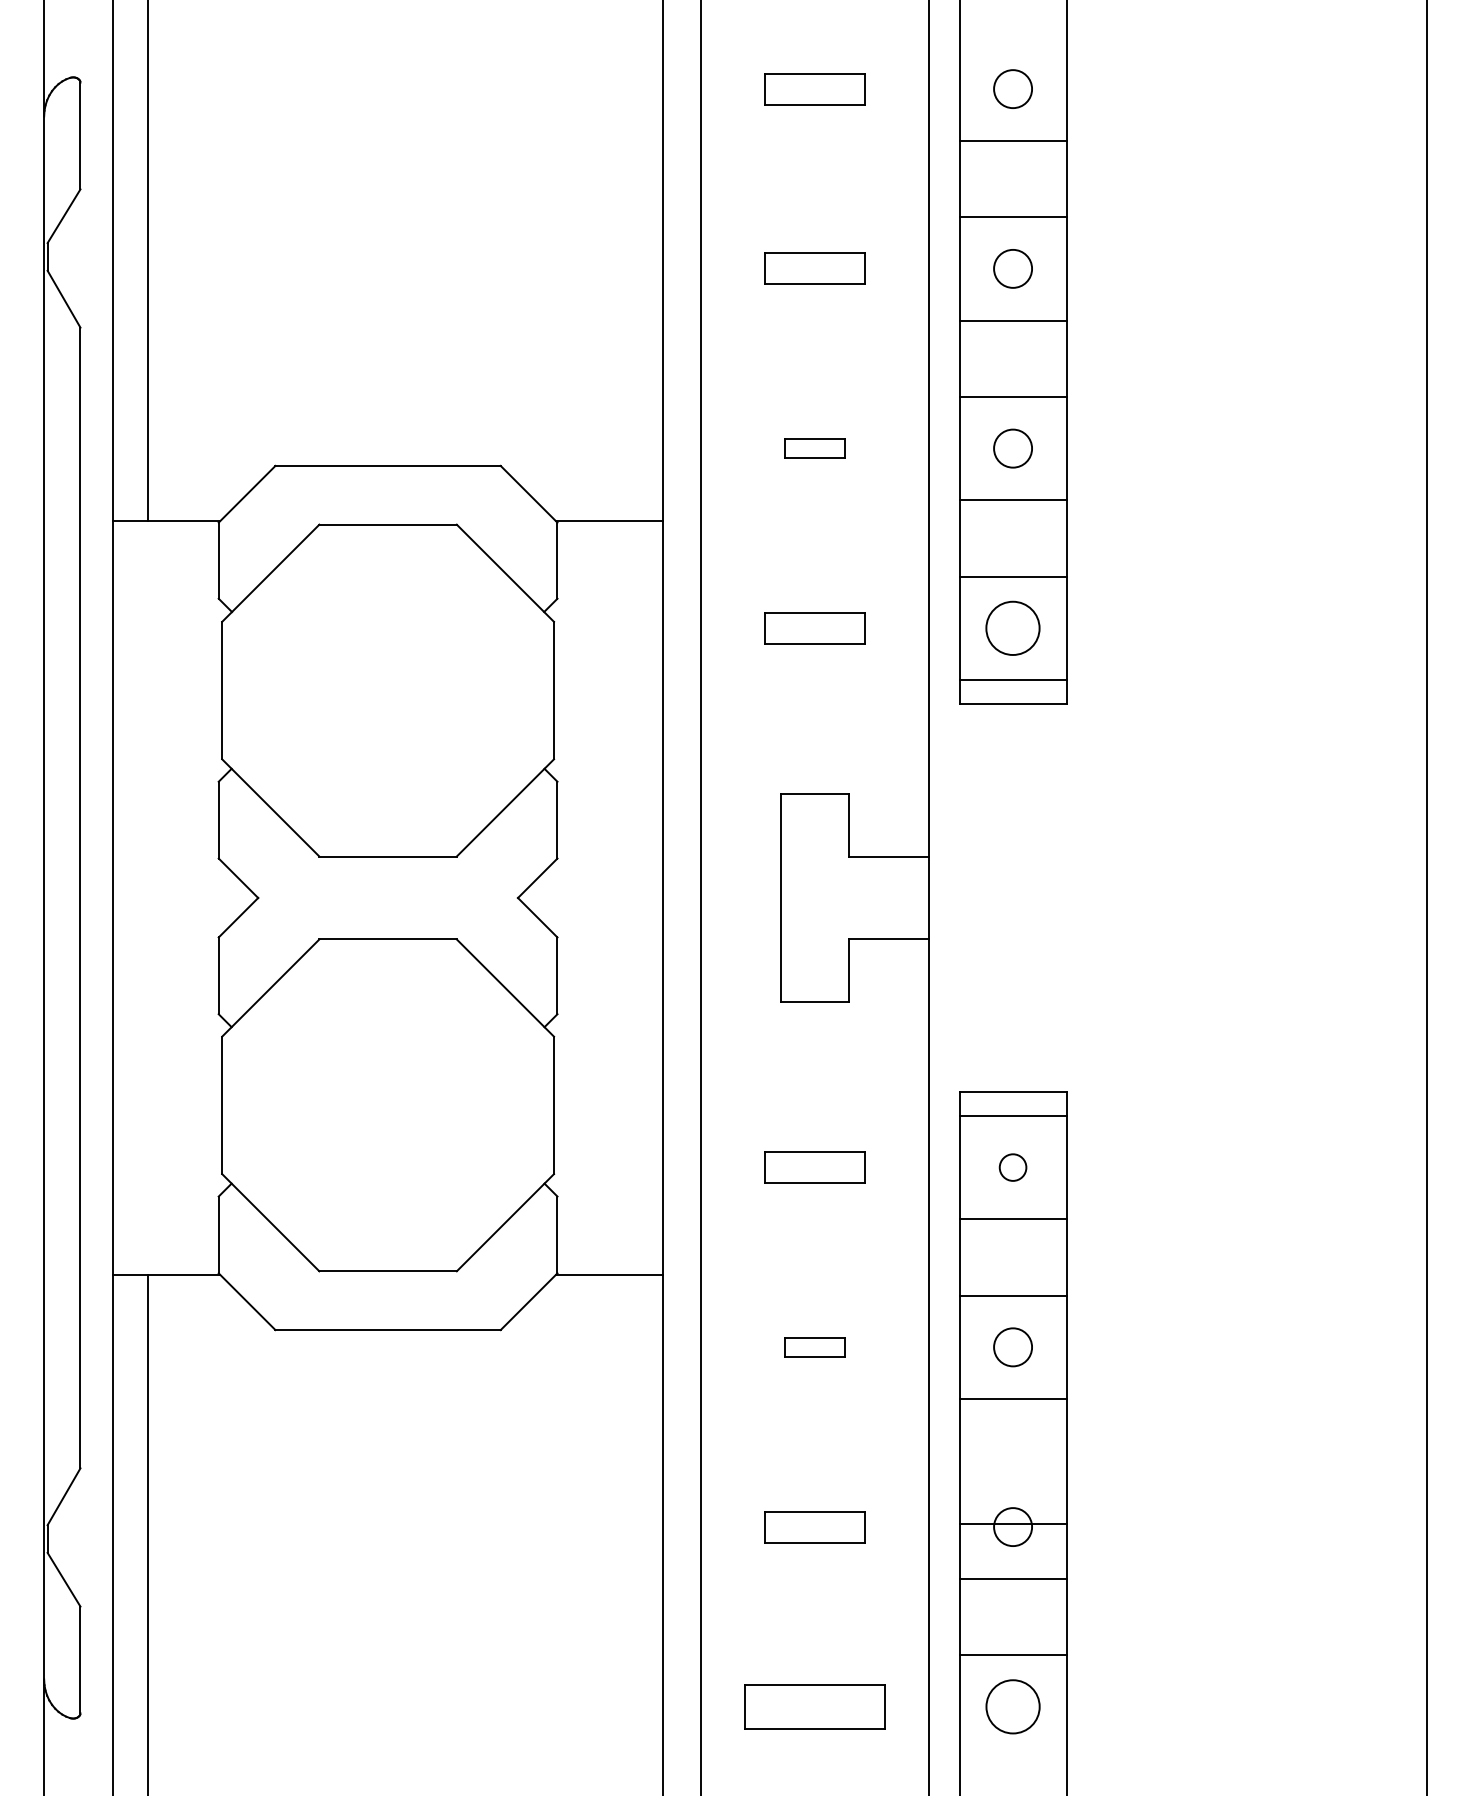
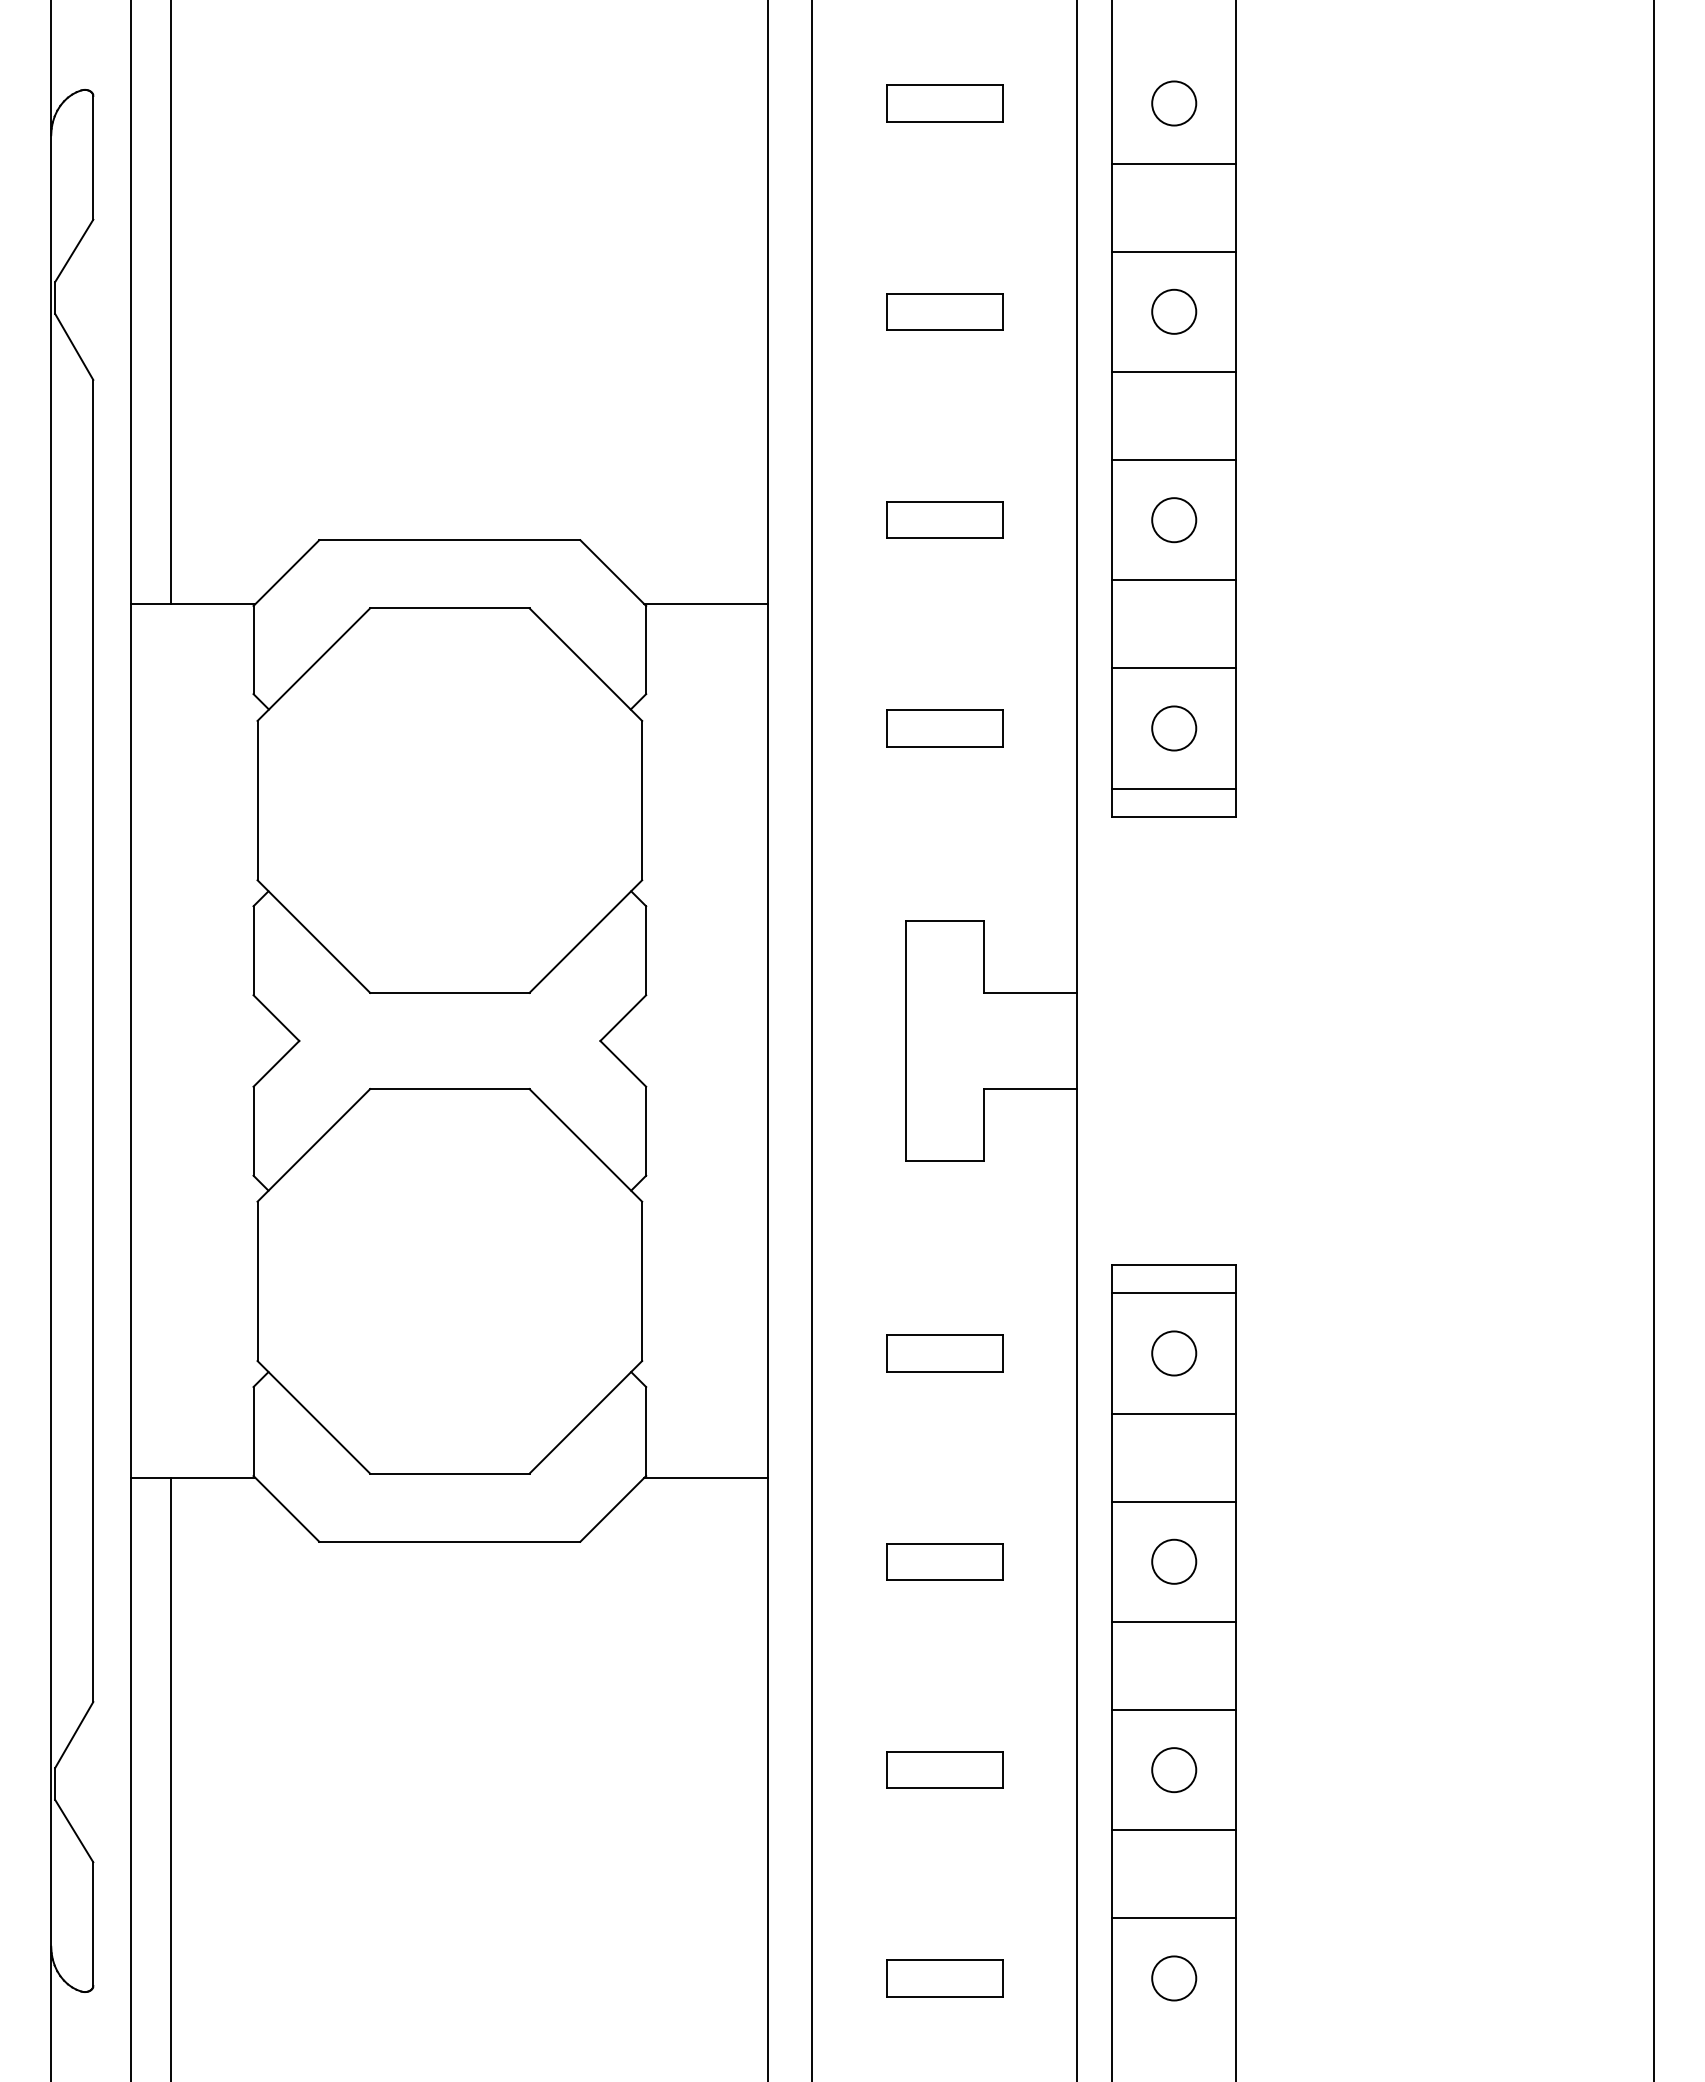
part: (814, 448) -> (944, 519), size x1.67
circle: (1013, 628) -> (1174, 728), size x0.71
circle: (1013, 1167) -> (1174, 1353), size x1.43
part: (814, 1347) -> (944, 1561), size x1.67
line: (1013, 1523) -> (1174, 1710), moved
part: (814, 1706) -> (944, 1978), size x0.71
circle: (1013, 1706) -> (1174, 1978), size x0.71

